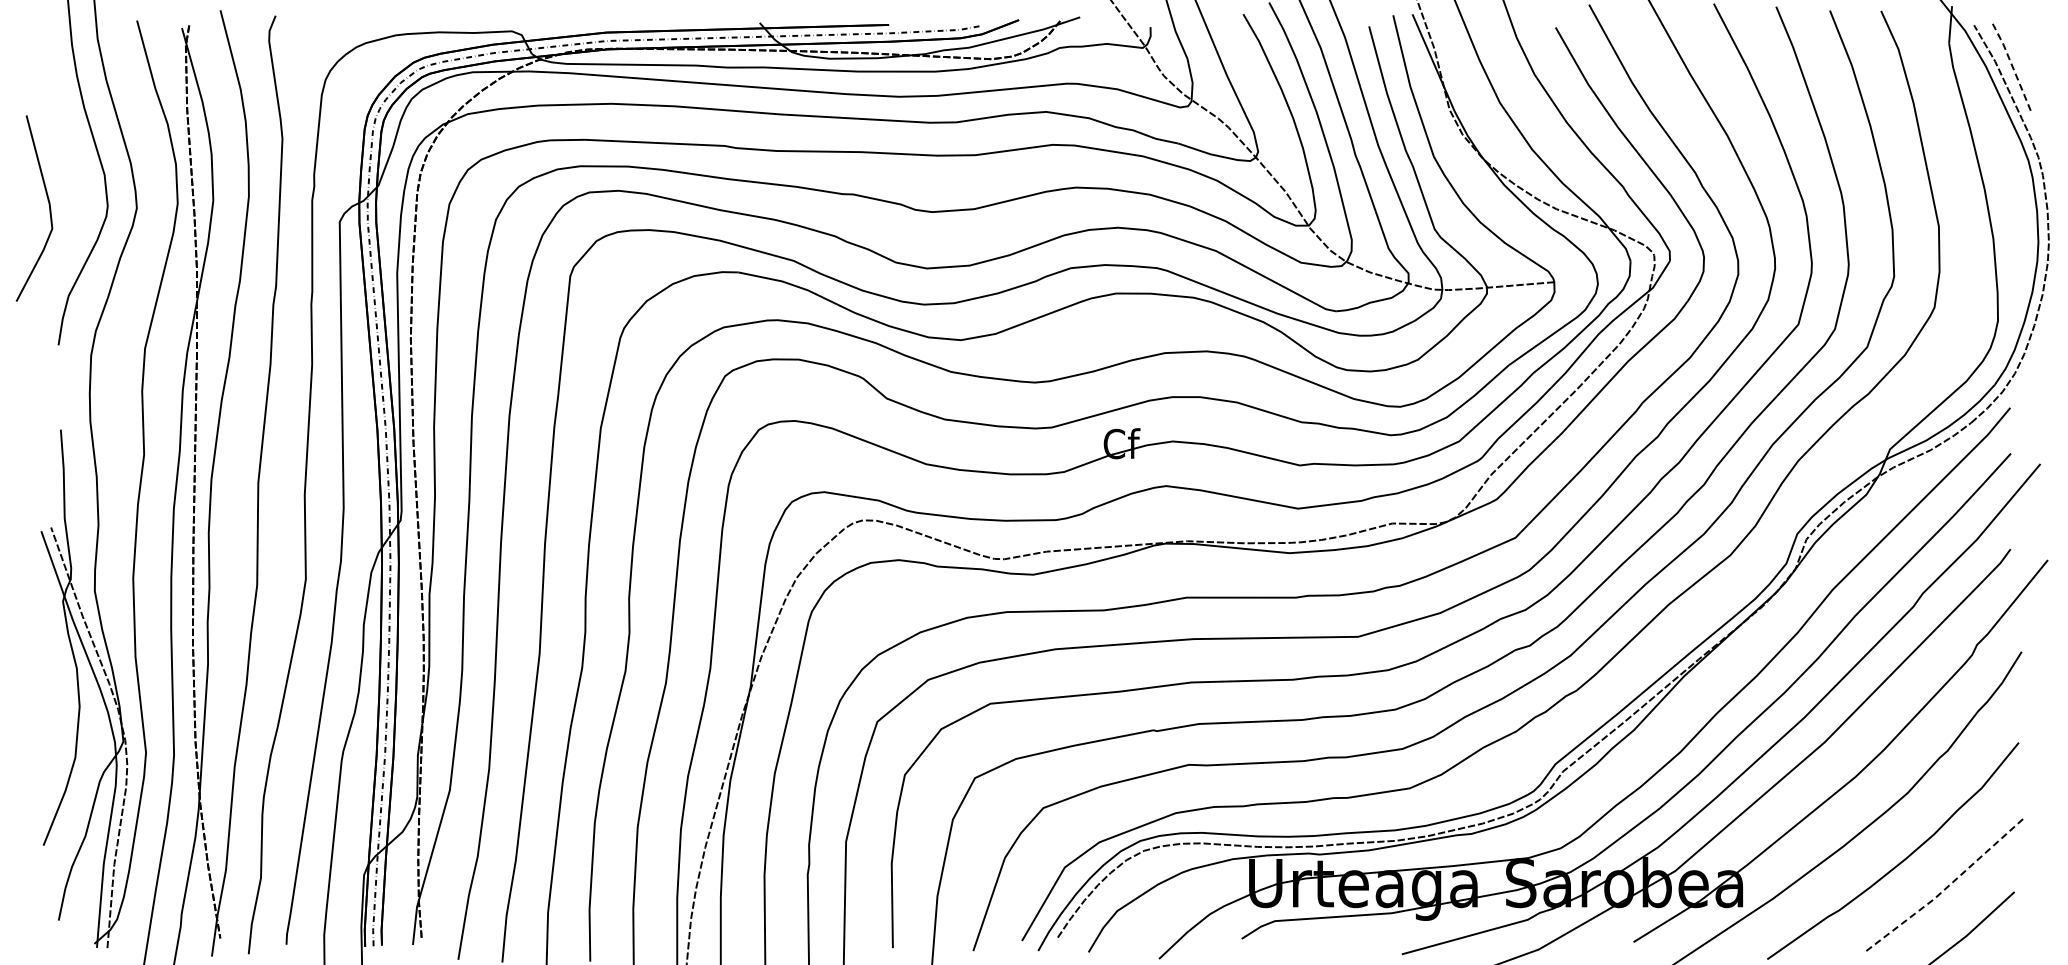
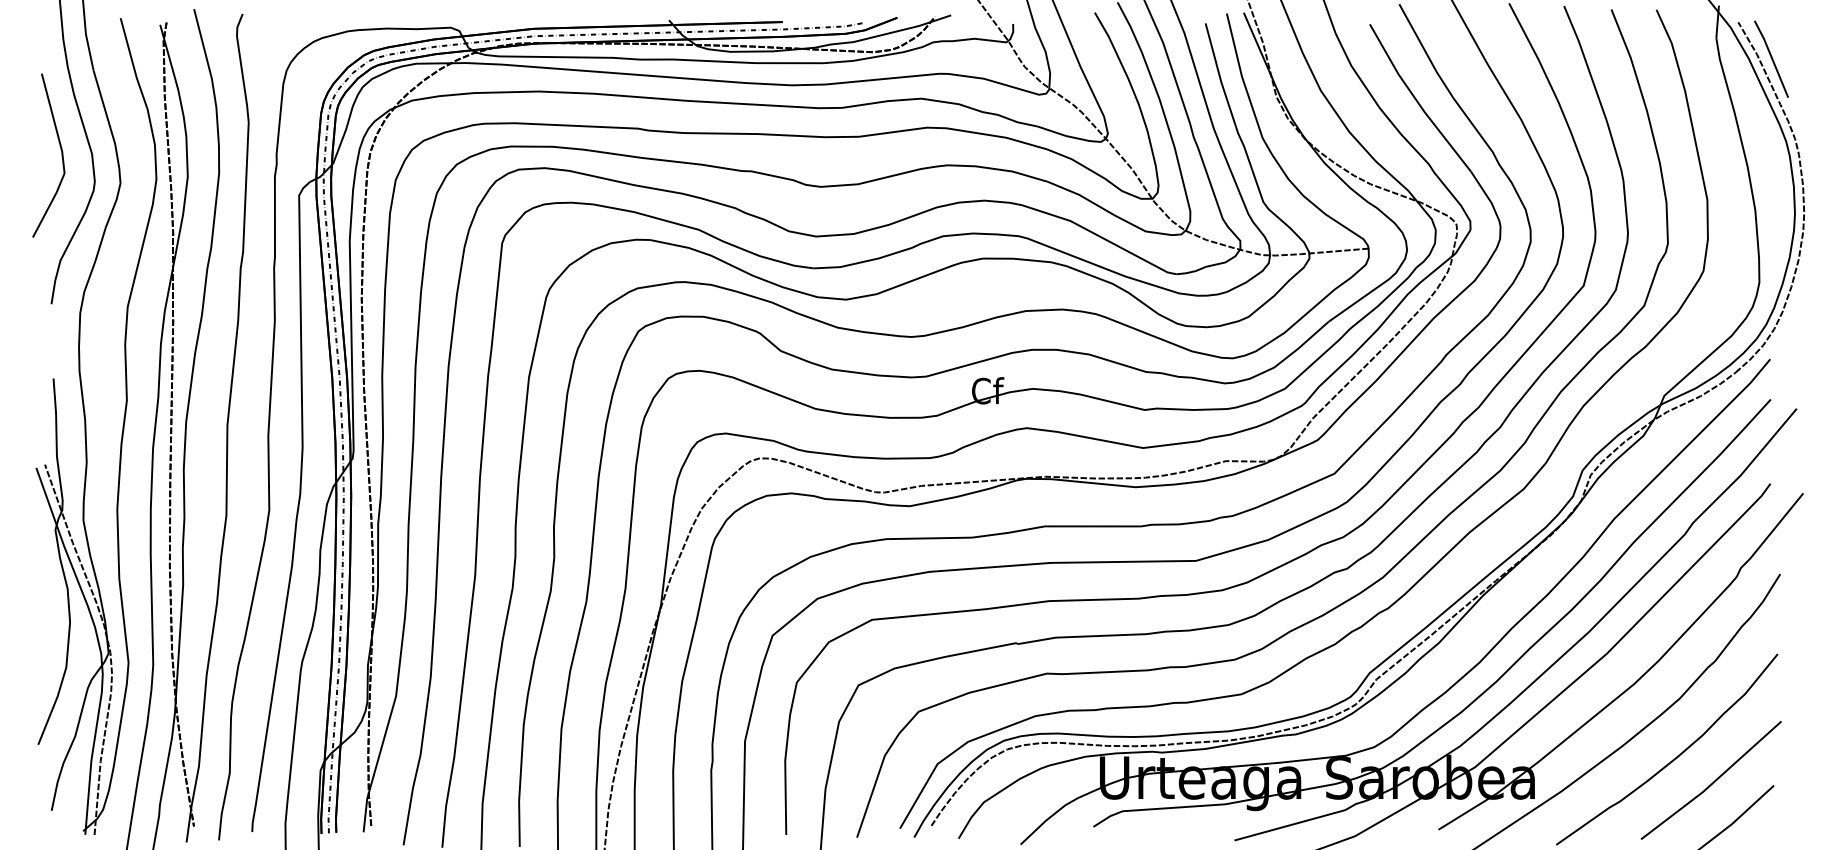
line: (2012, 66) -> (1772, 58), dashed -> solid
line: (48, 205) -> (61, 152), moved
line: (1945, 889) -> (1713, 783), dashed -> solid

